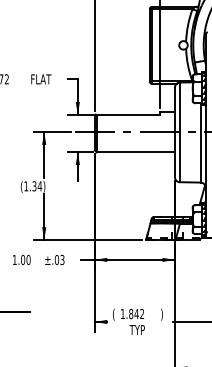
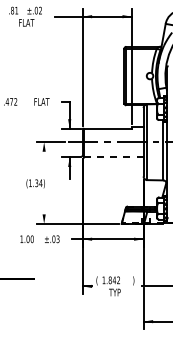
line: (135, 152) -> (113, 157), solid -> dashed
line: (44, 155) -> (44, 159), removed
line: (44, 216) -> (44, 206), removed

